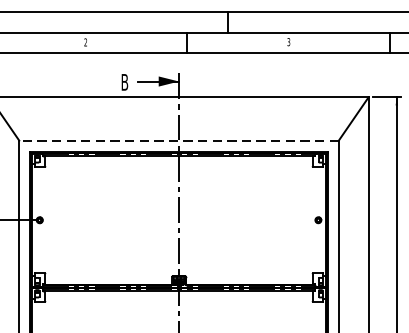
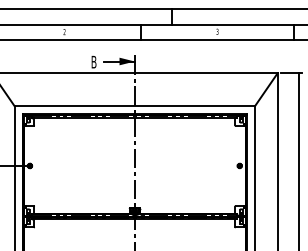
line: (178, 141) -> (134, 106), dashed -> solid

